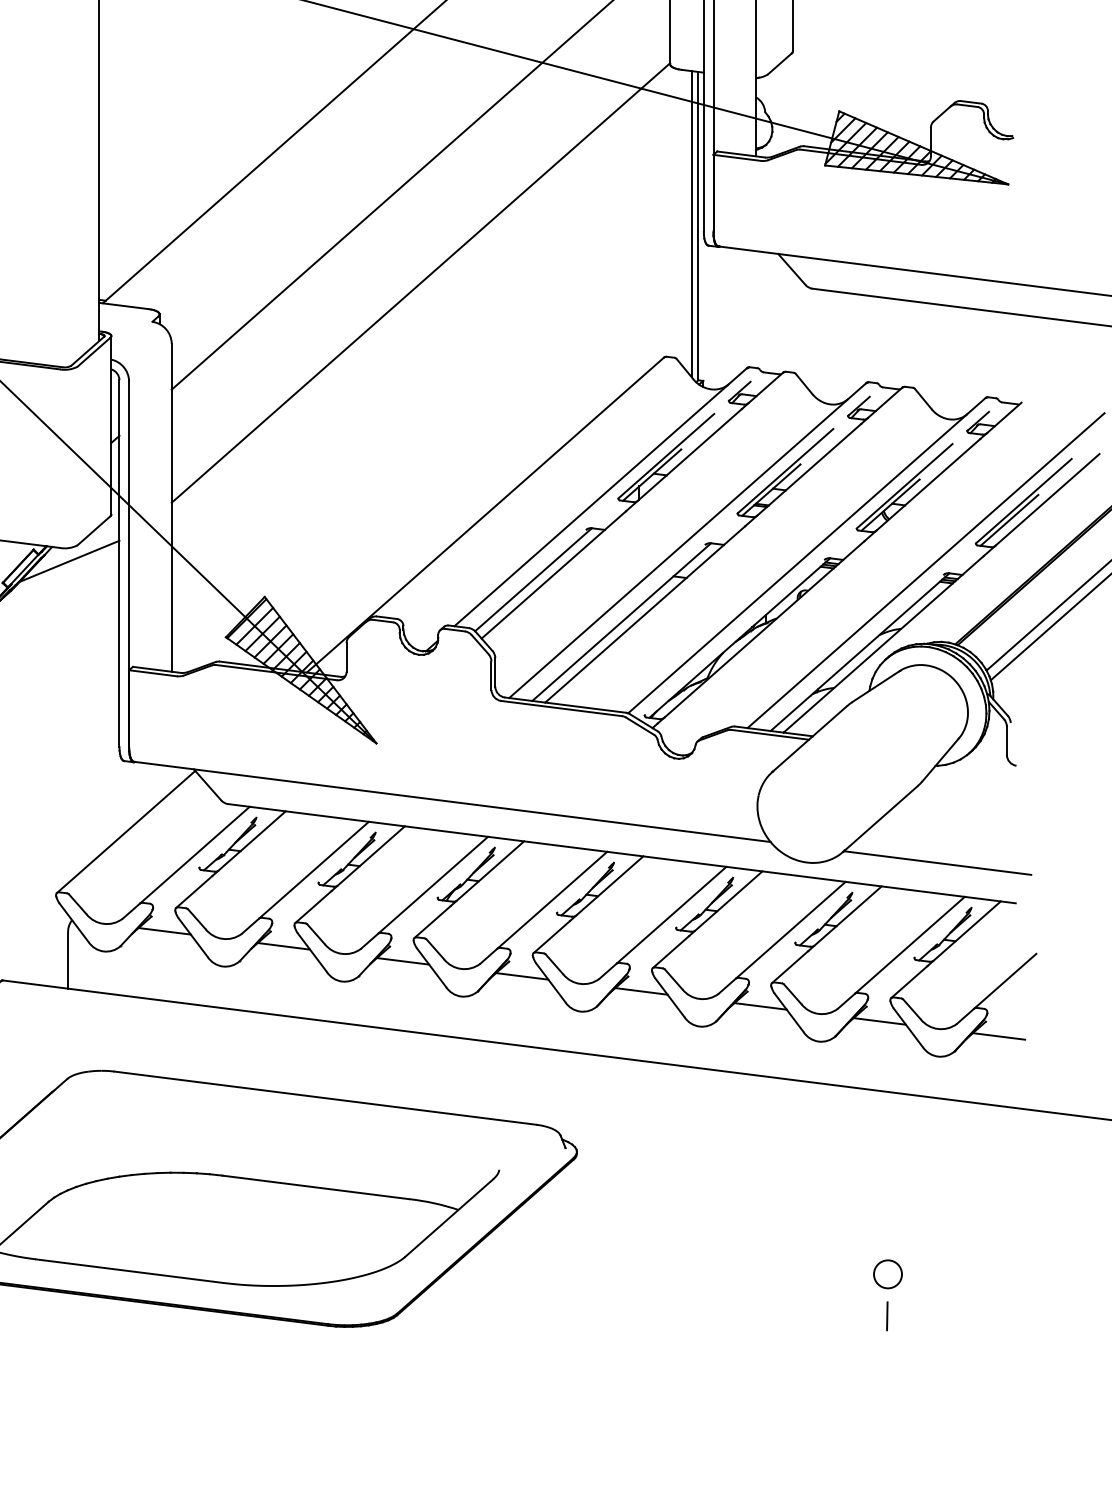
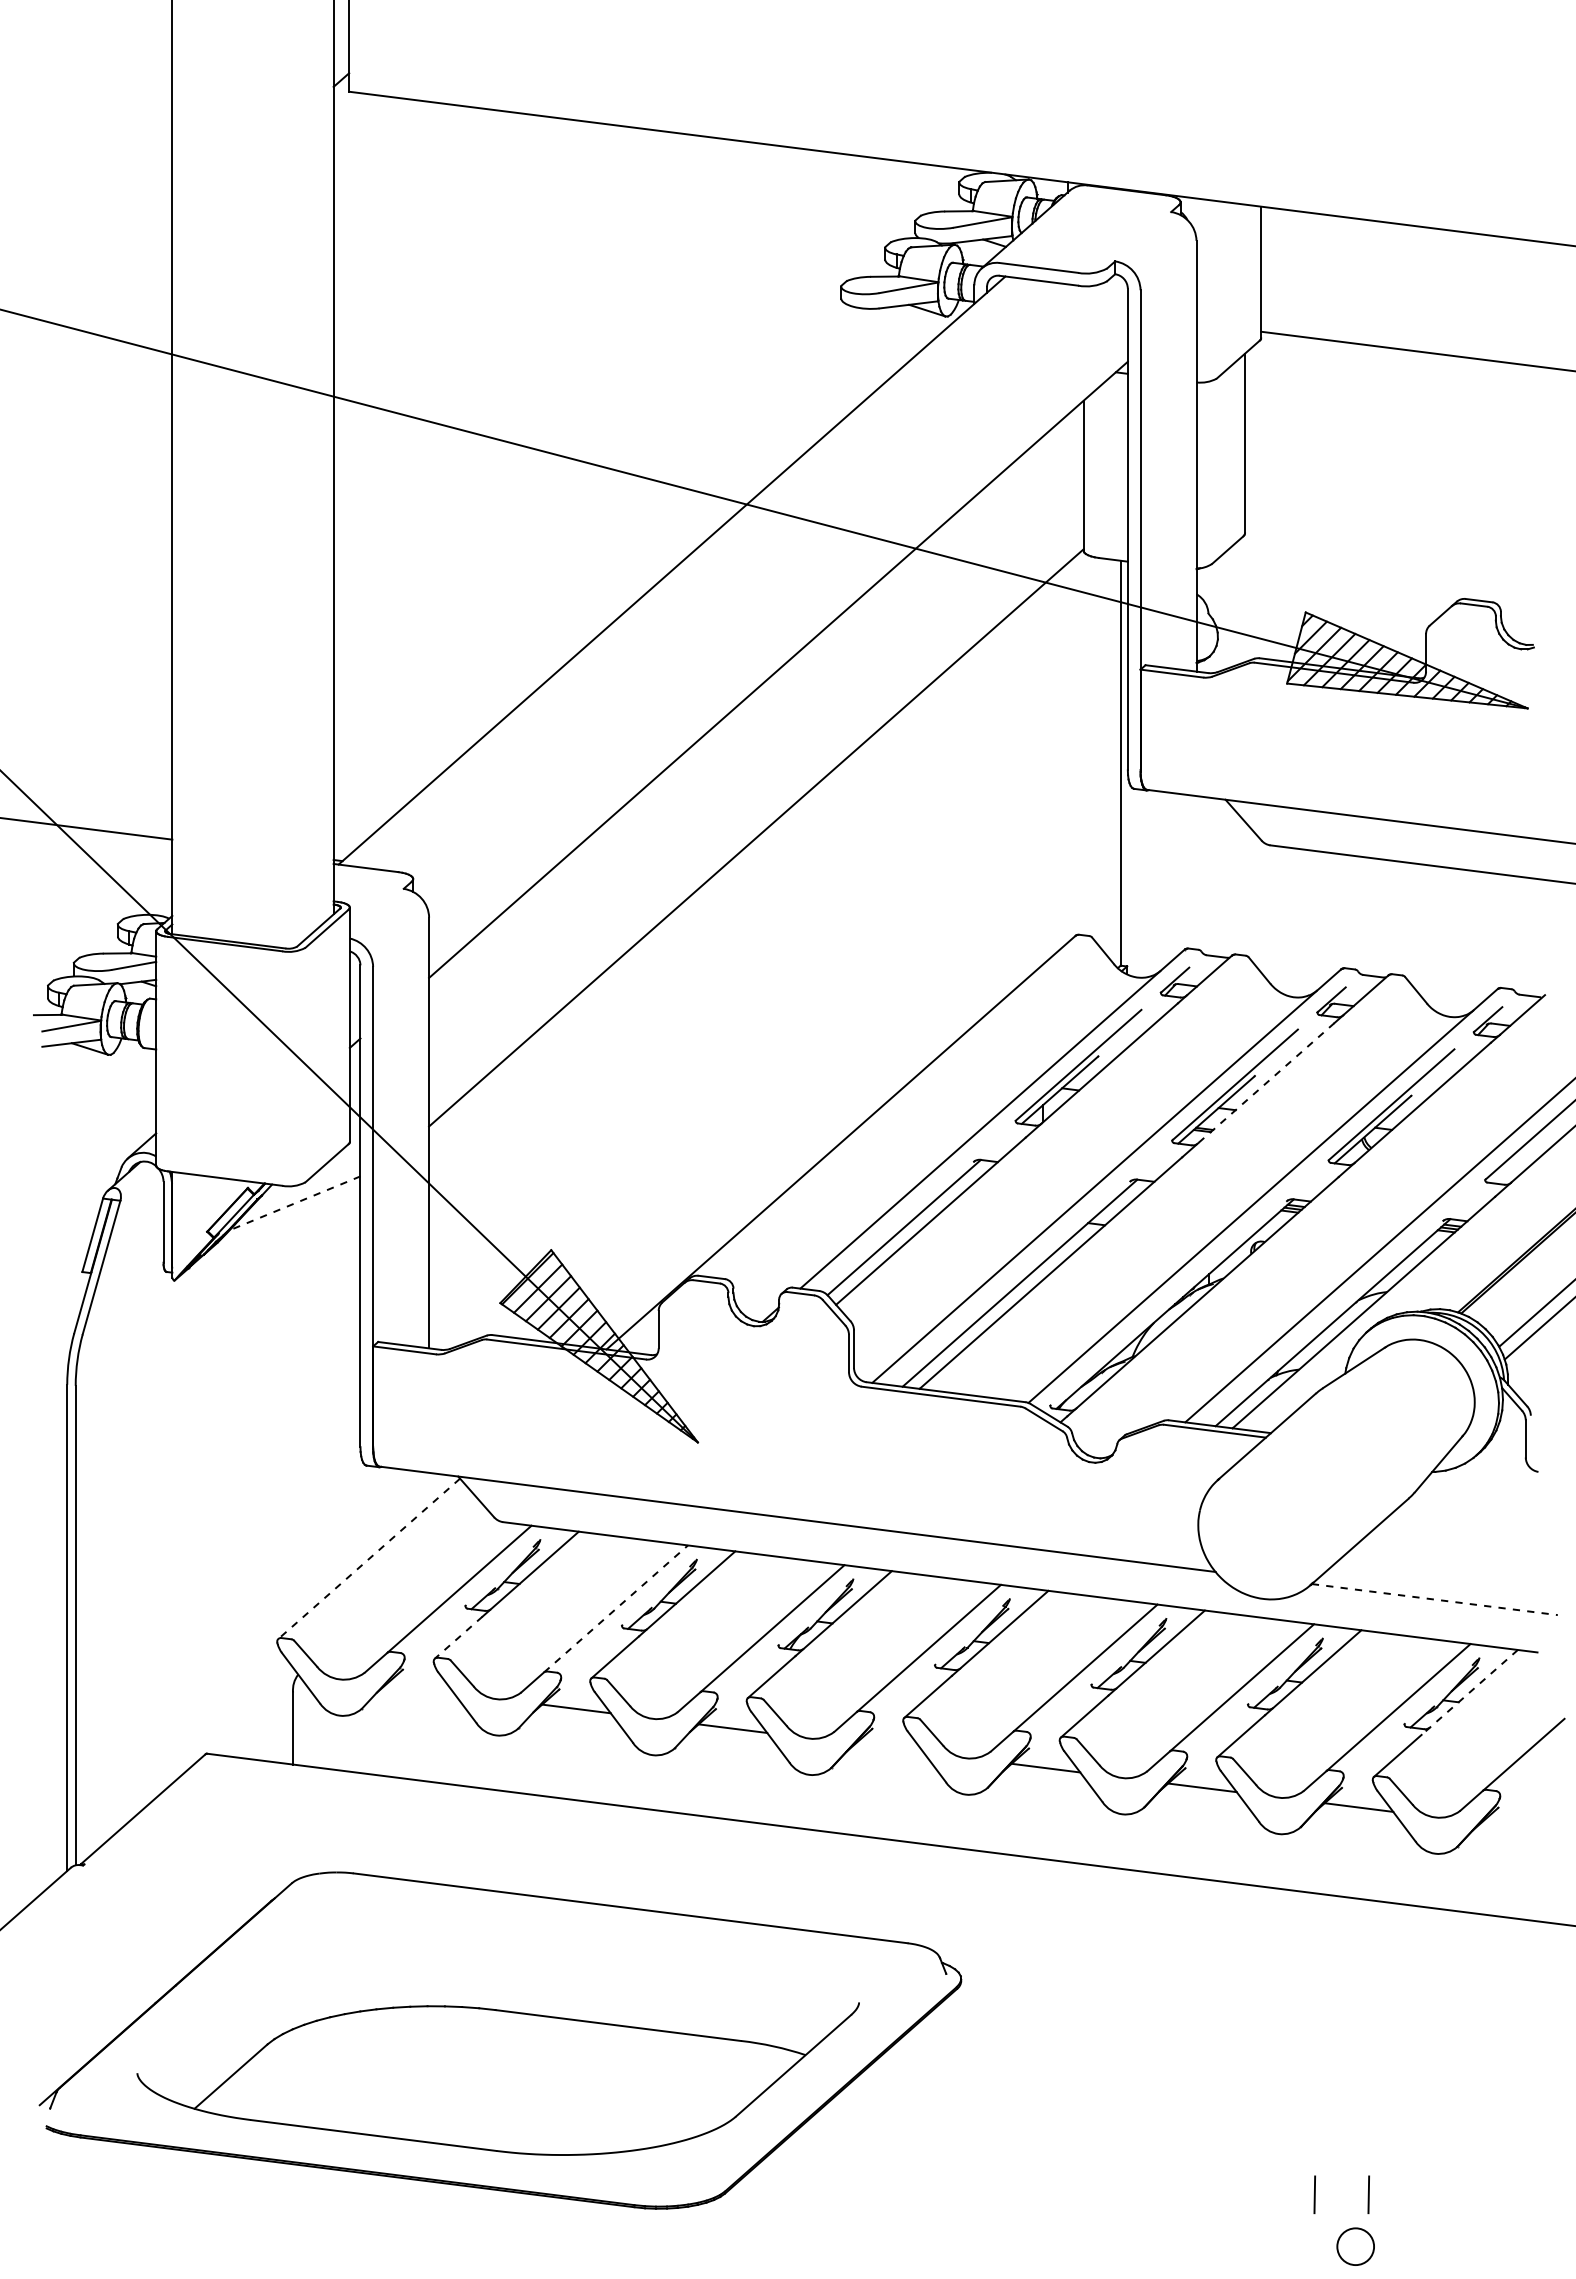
line: (691, 224) -> (1111, 760), removed
line: (809, 470) -> (1266, 1083), solid -> dashed
line: (1009, 520) -> (1529, 1149), removed
line: (69, 561) -> (295, 1203), solid -> dashed
line: (125, 832) -> (368, 1559), solid -> dashed
line: (937, 862) -> (1434, 1599), solid -> dashed
line: (314, 869) -> (616, 1608), solid -> dashed
line: (194, 891) -> (458, 1637), solid -> dashed
line: (164, 930) -> (419, 1688), removed
line: (963, 933) -> (1469, 1692), solid -> dashed
line: (522, 976) -> (889, 1748), removed
line: (999, 1035) -> (1515, 1826), removed
circle: (887, 1274) -> (1355, 2246), moved
line: (845, 1316) -> (1314, 2194), added

